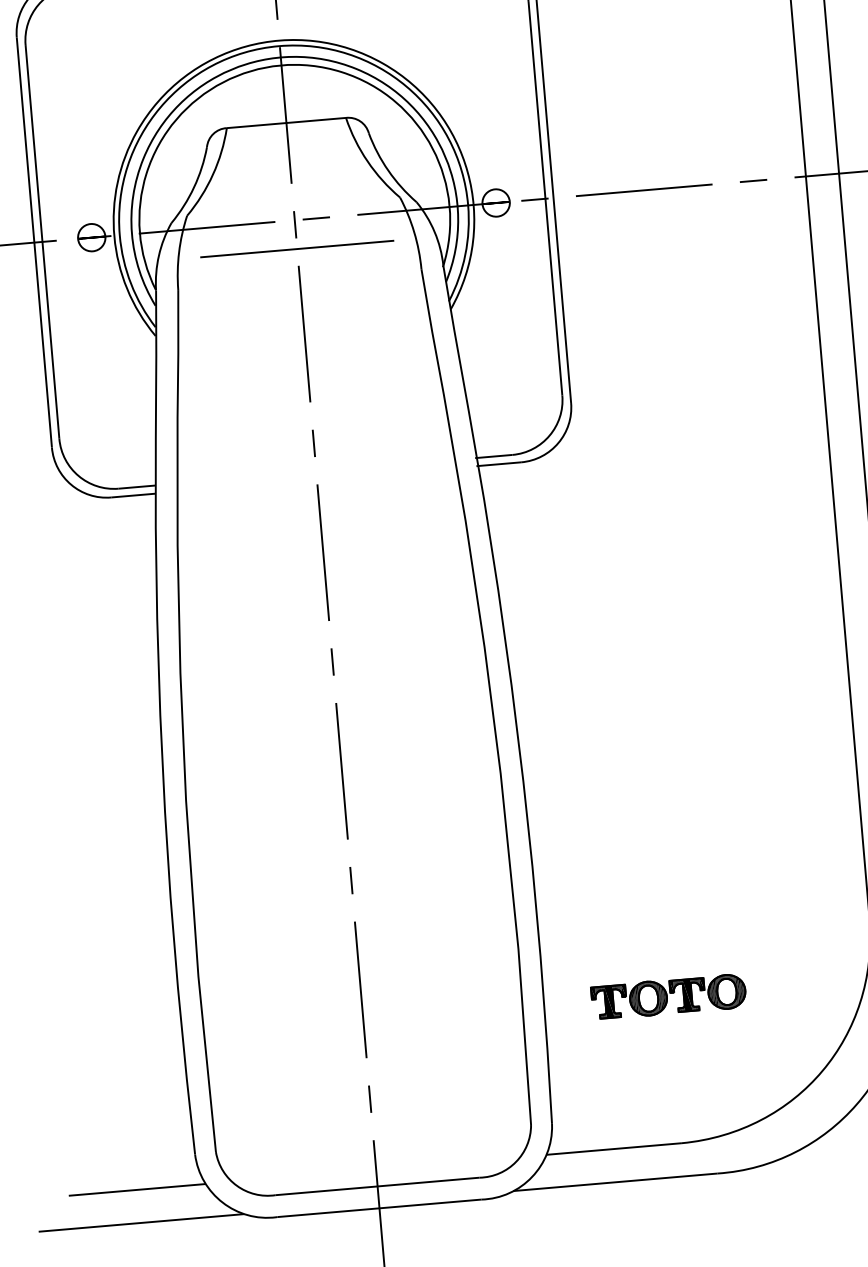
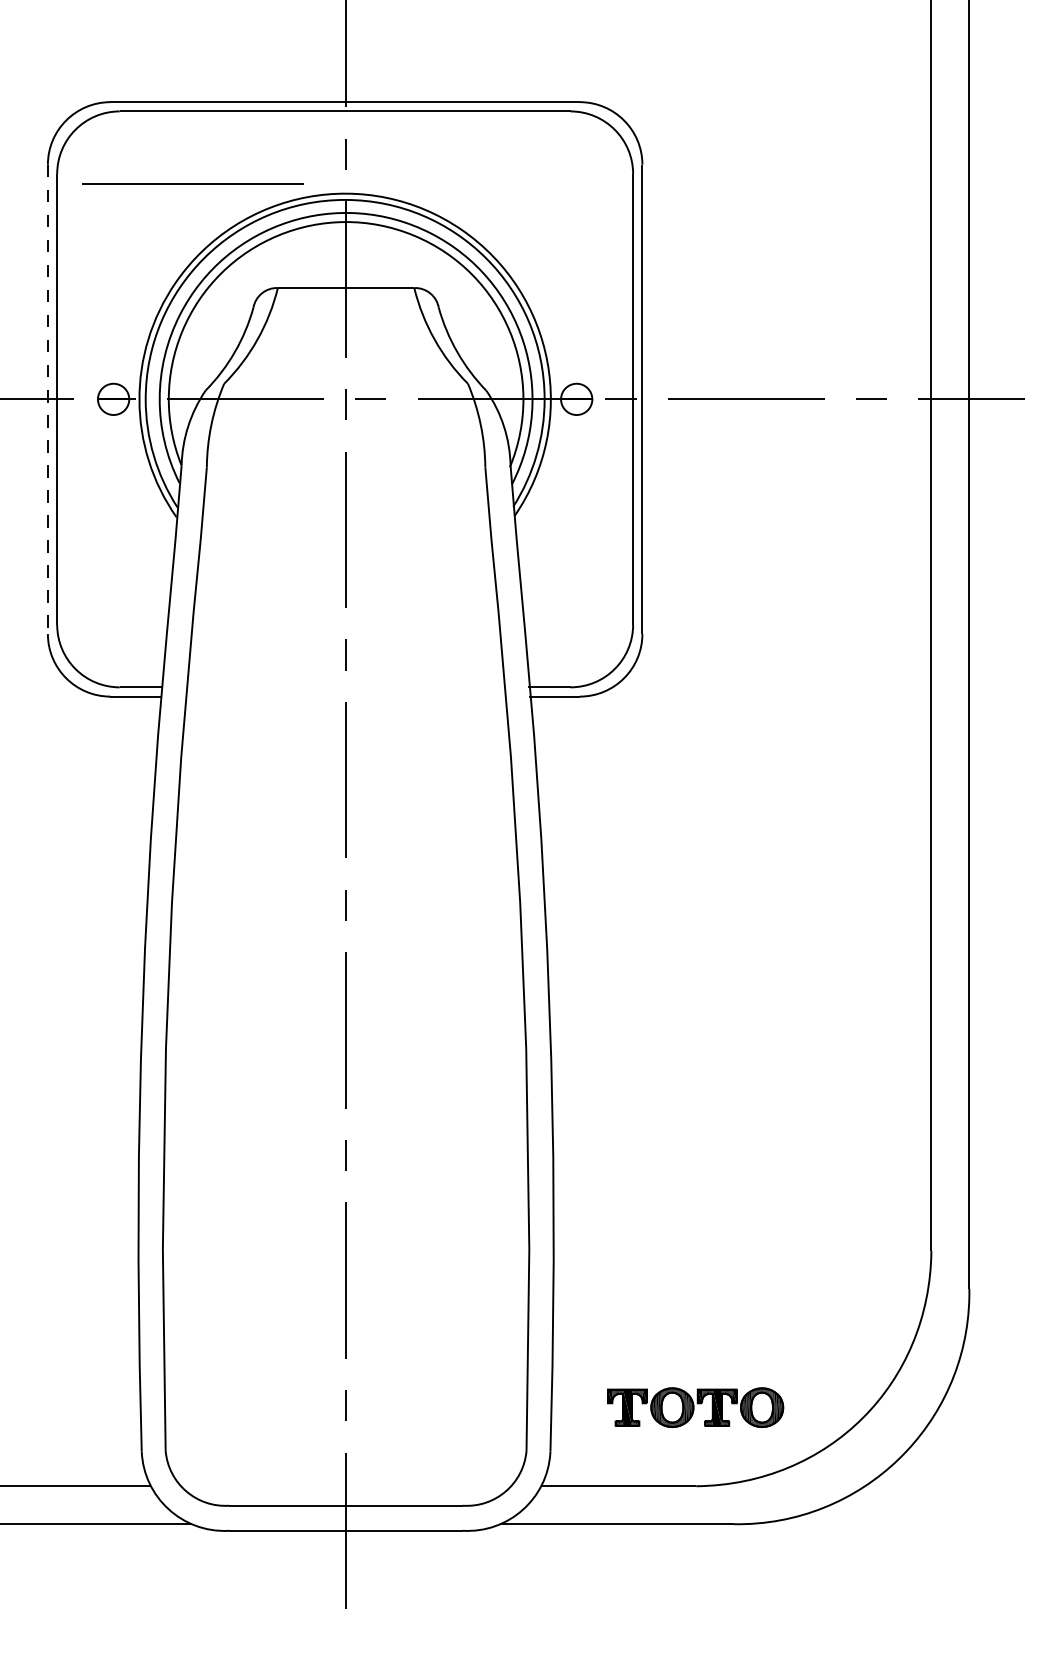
line: (34, 242) -> (47, 399), solid -> dashed
line: (296, 248) -> (192, 183), moved
part: (668, 996) -> (695, 1407), moved

